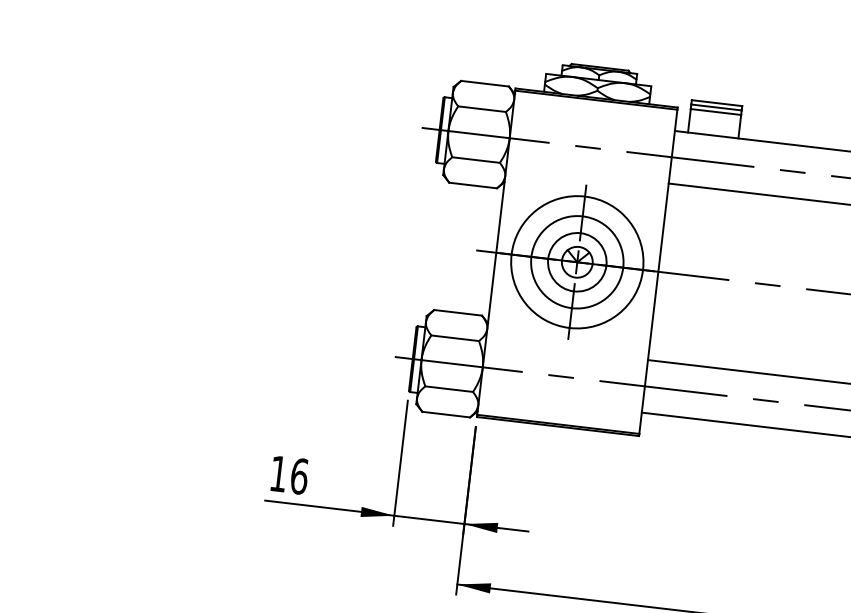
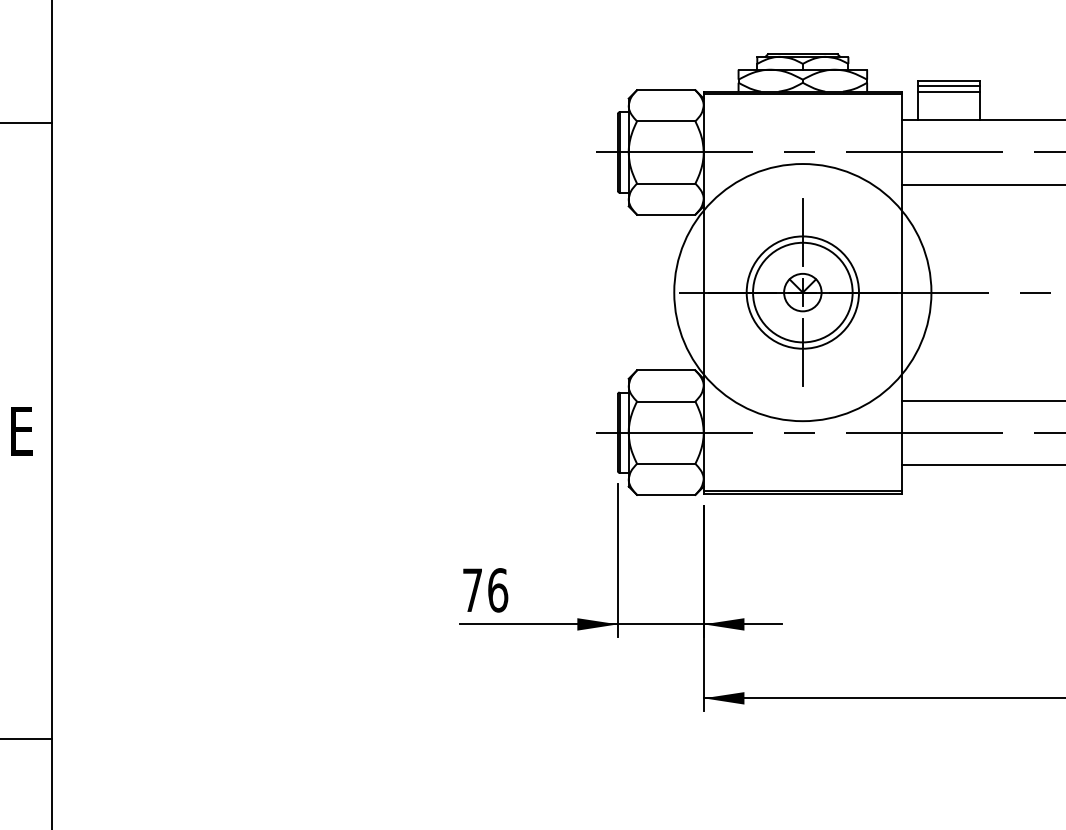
circle: (577, 262) -> (802, 292), size x1.4
circle: (577, 262) -> (802, 292), size x1.6
text: (278, 473) -> (472, 589), 16 -> 76

